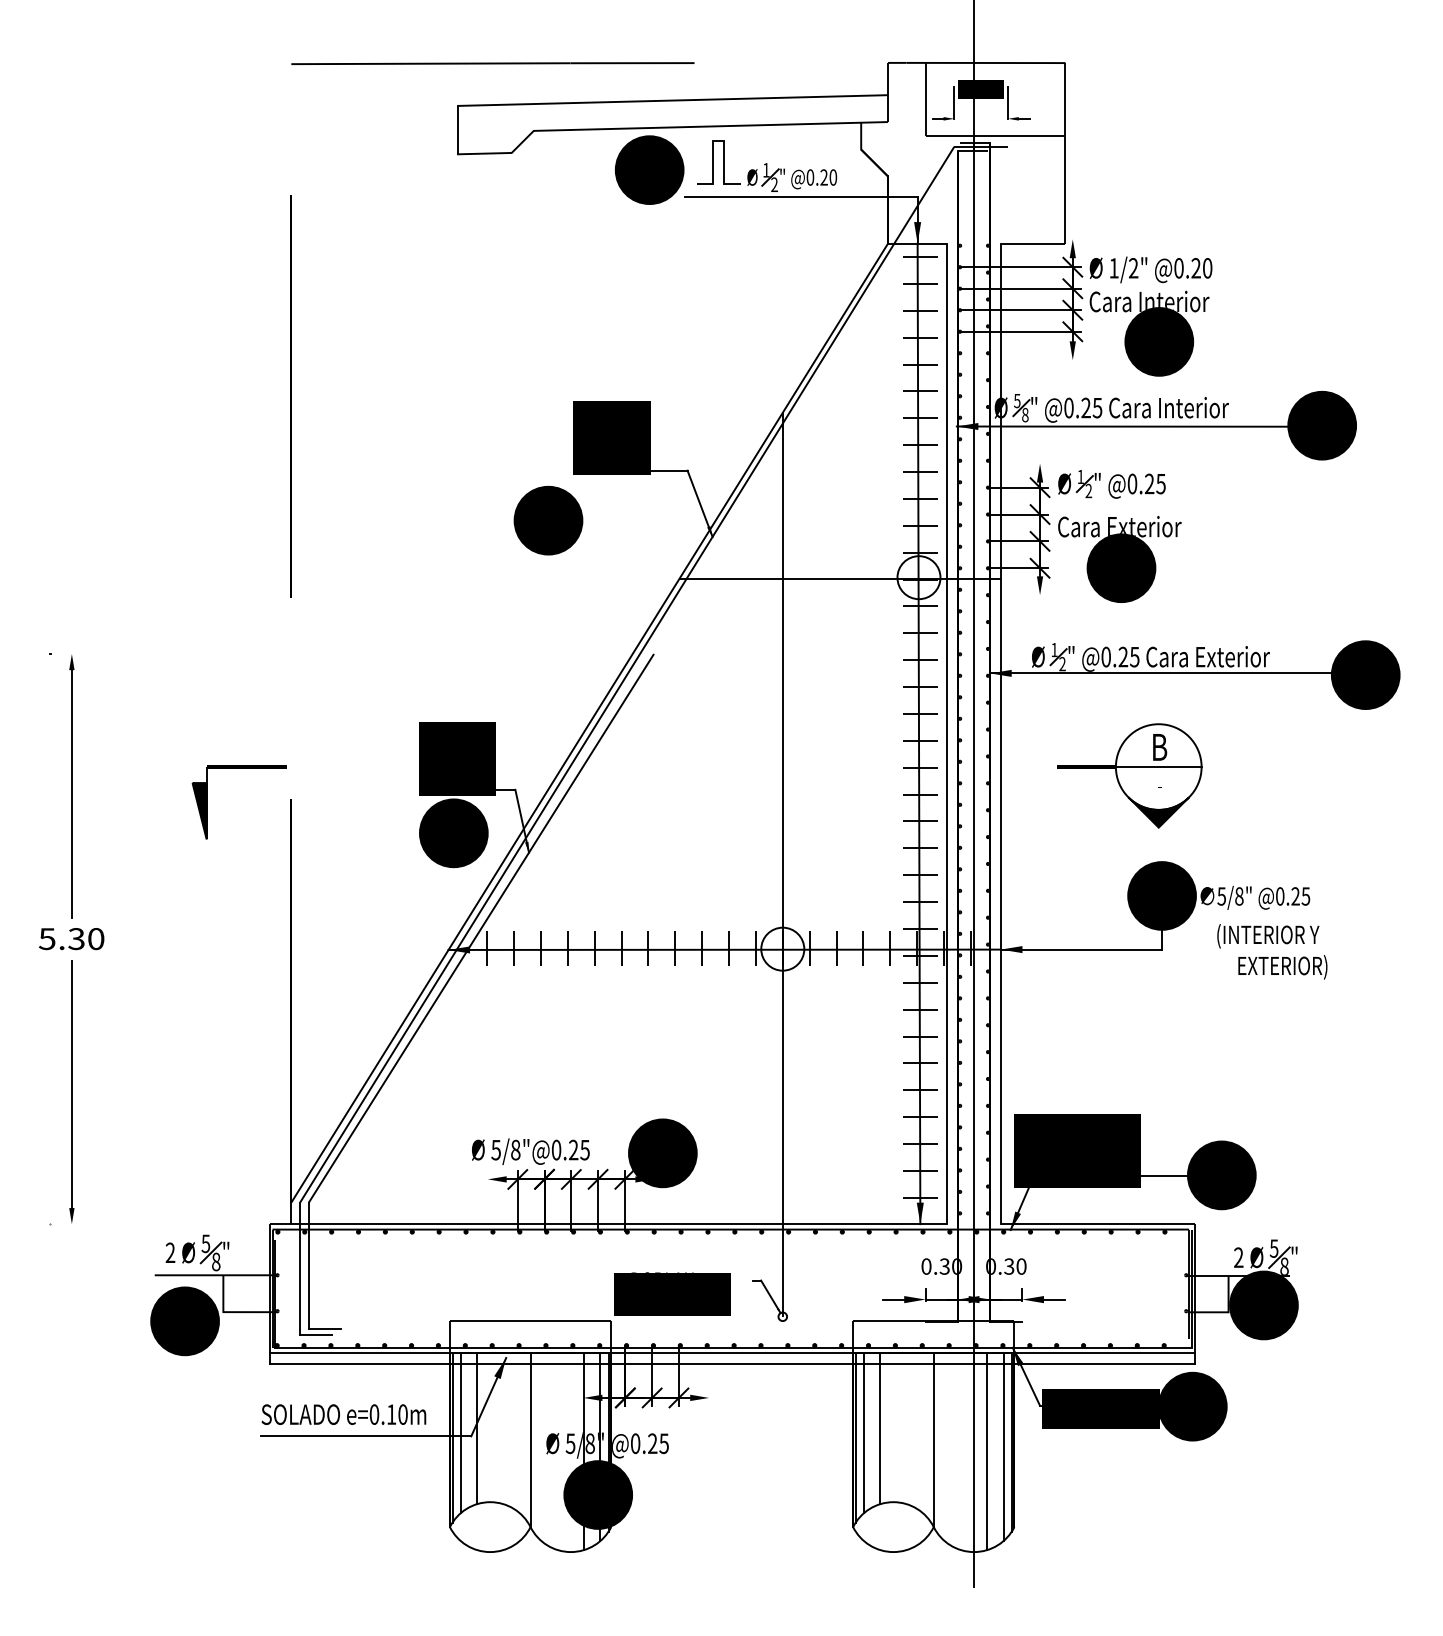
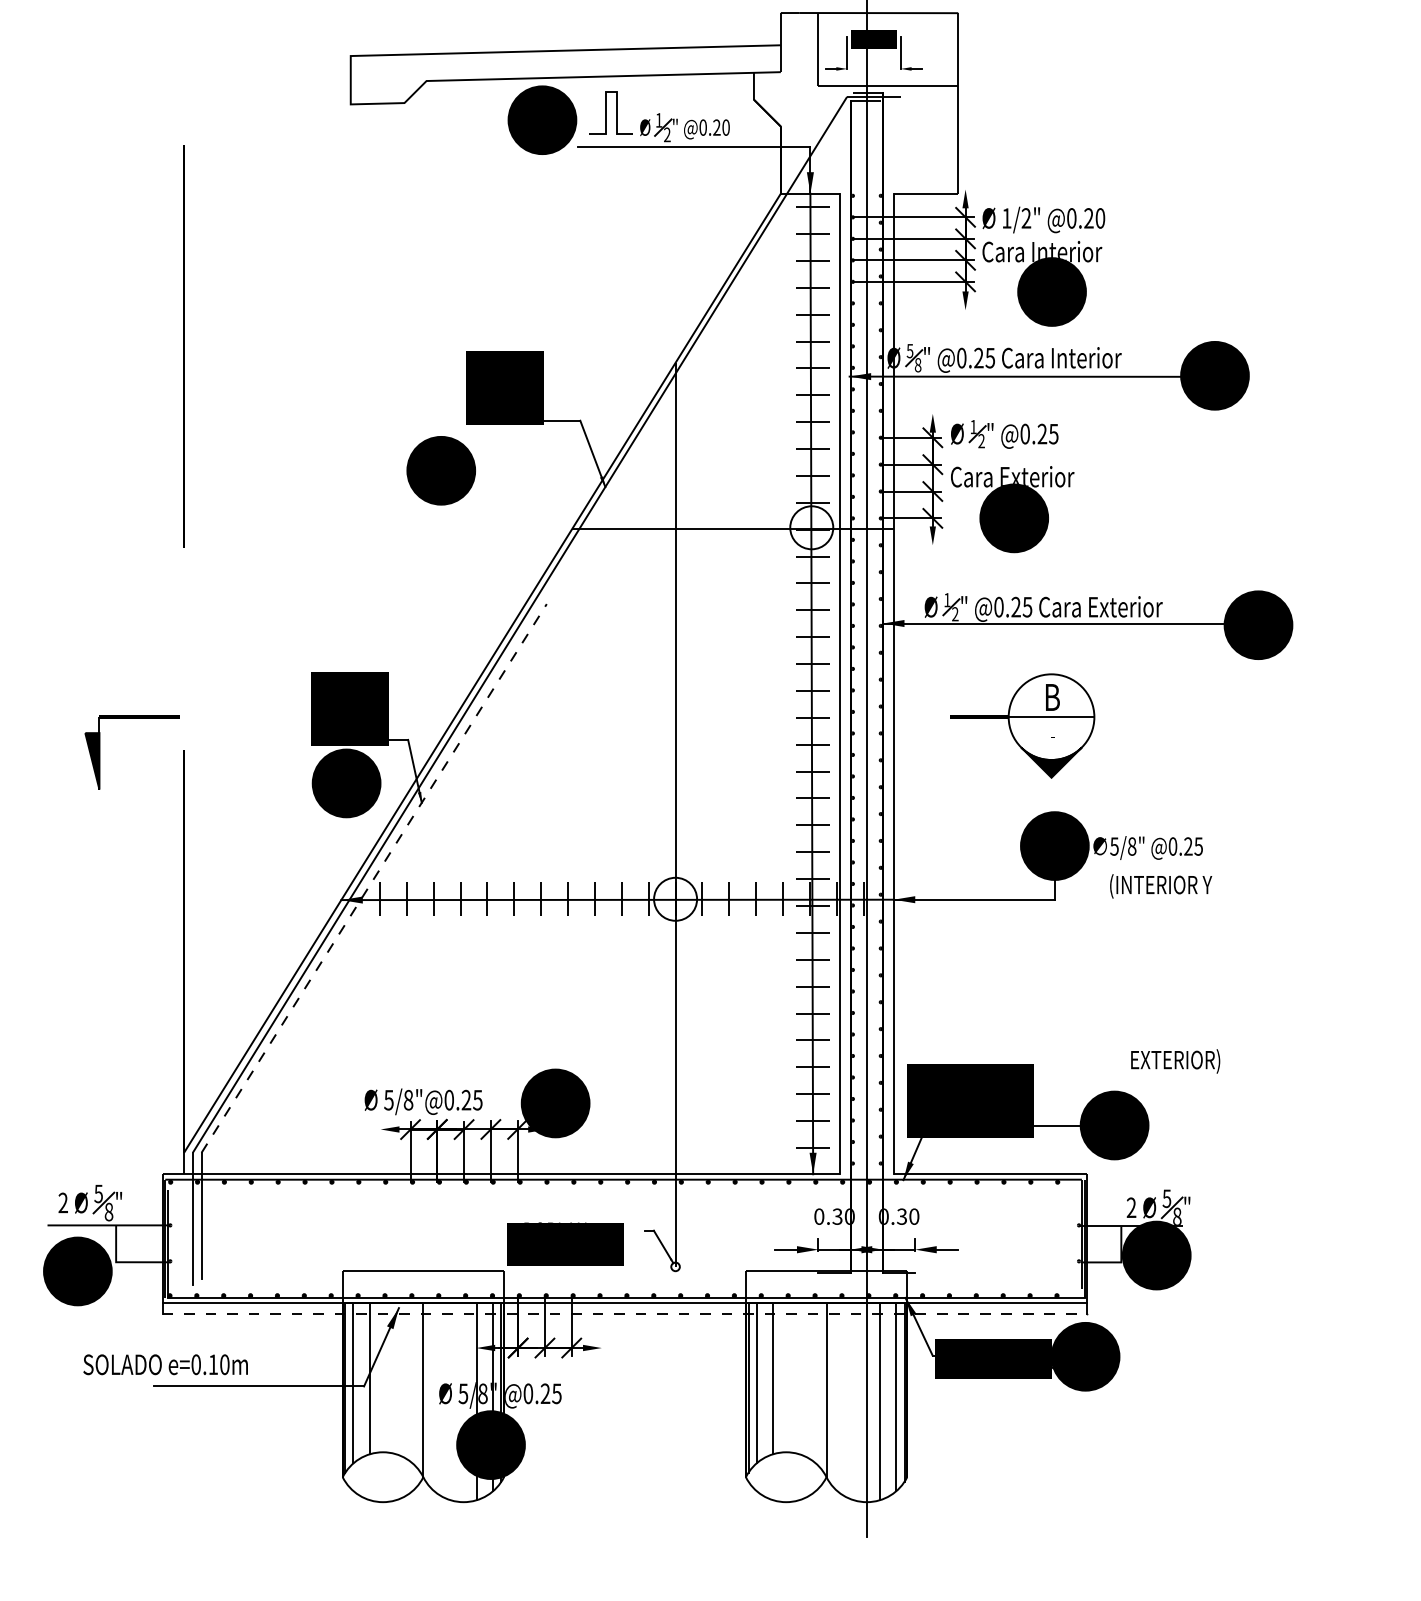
line: (492, 63) -> (385, 13), removed
line: (481, 927) -> (374, 877), solid -> dashed
text: (1282, 967) -> (1175, 1061), moved
line: (324, 1328) -> (217, 1278), removed
line: (316, 1335) -> (209, 1285), removed
line: (732, 1364) -> (625, 1314), solid -> dashed
text: (343, 1414) -> (165, 1364), moved

